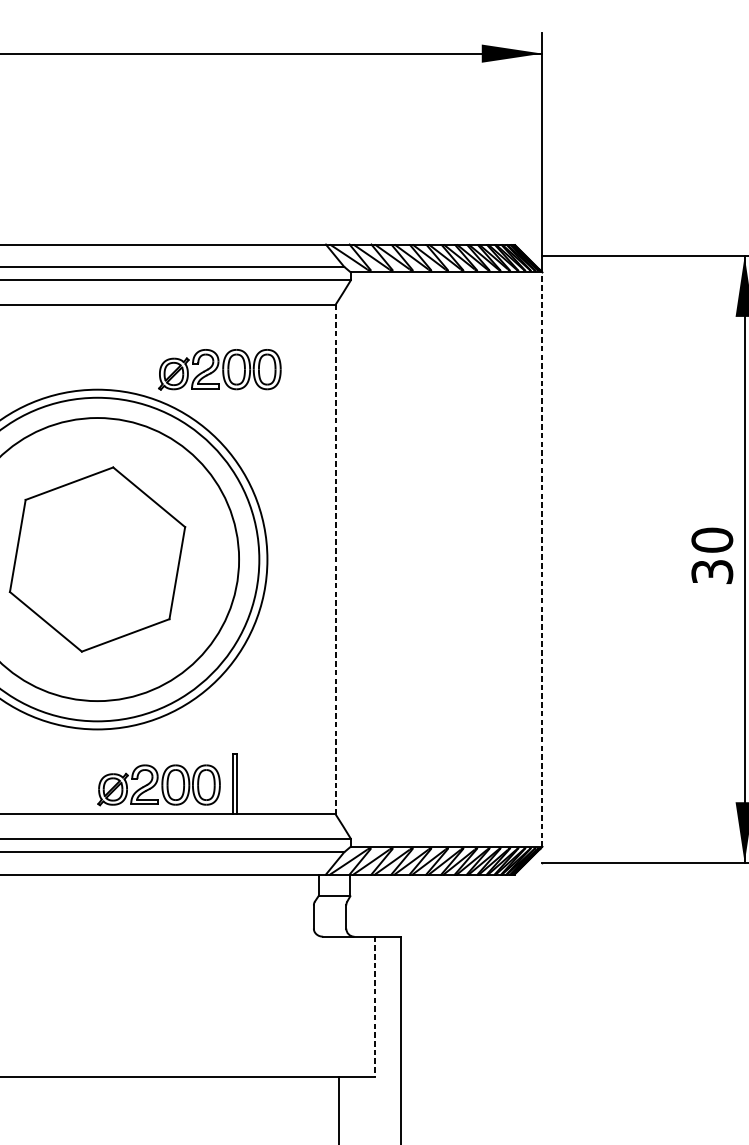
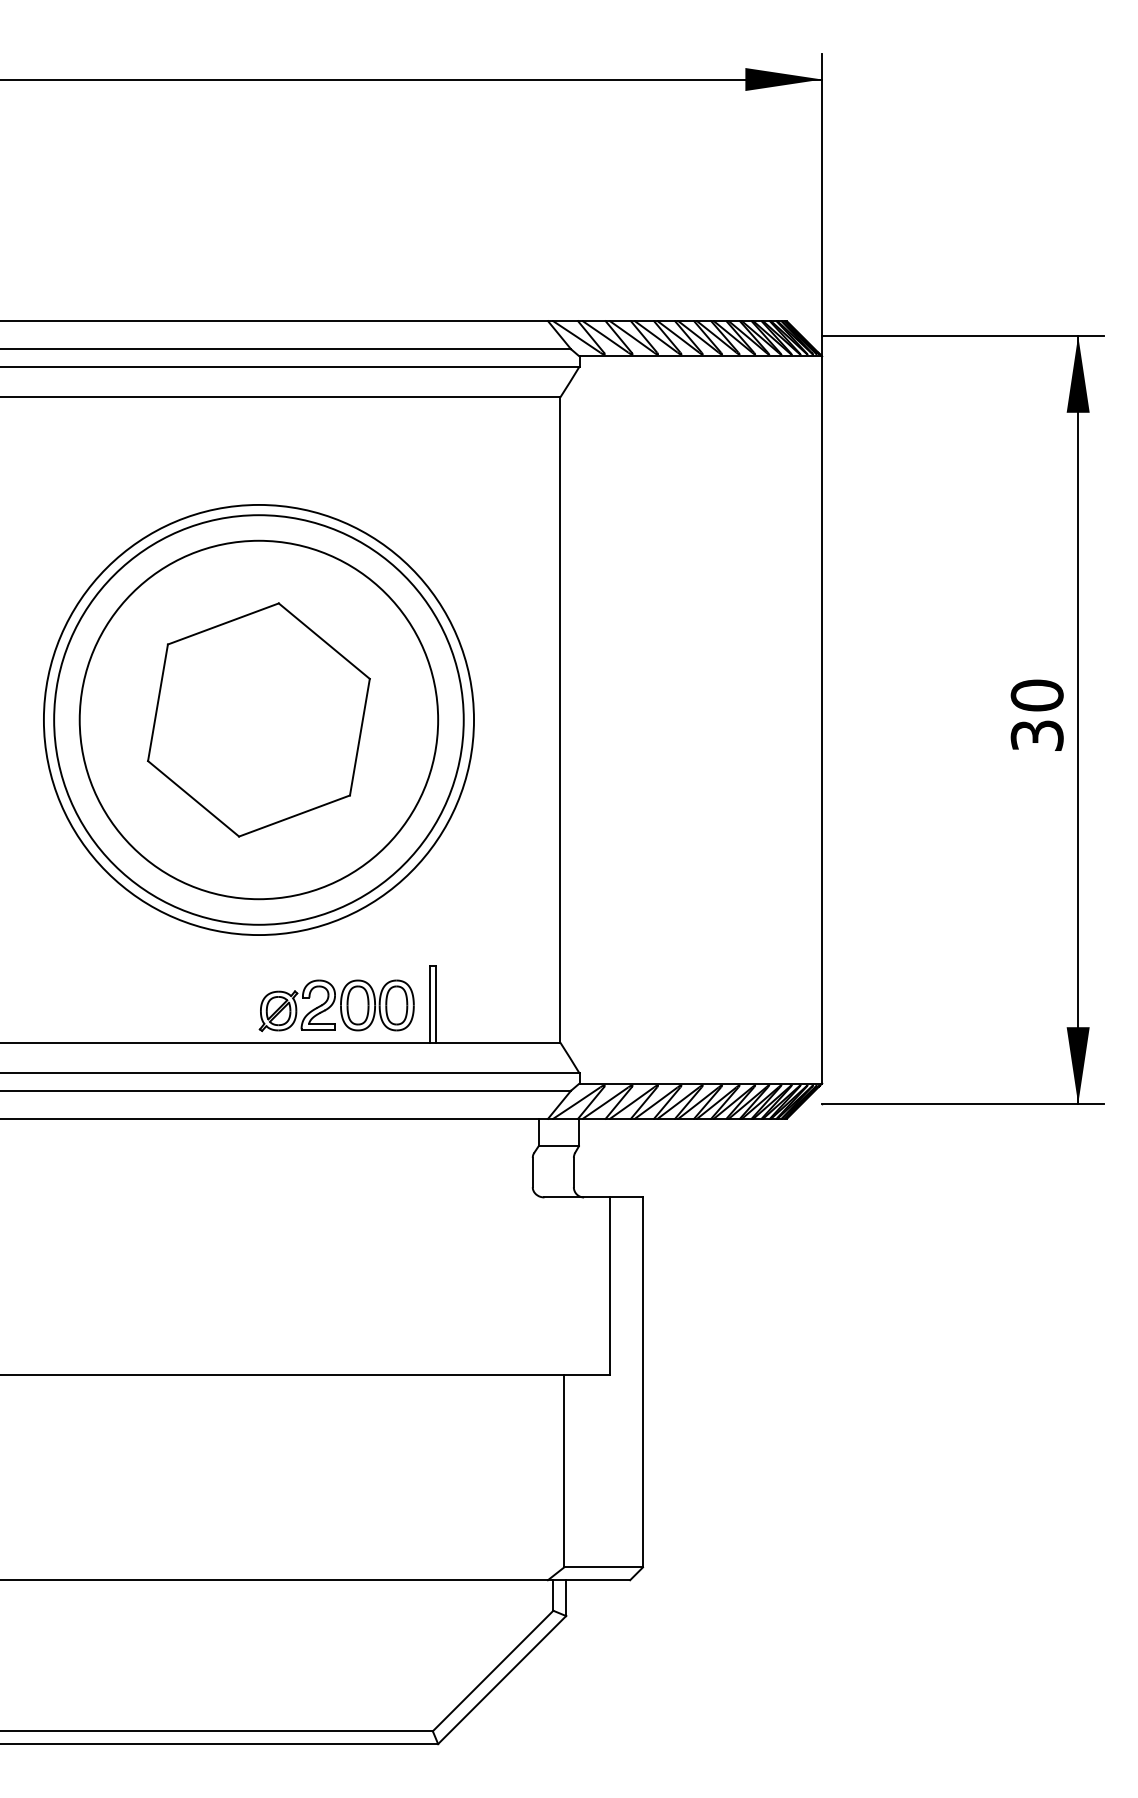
part: (219, 369) -> (413, 479), removed
line: (335, 559) -> (560, 720), dashed -> solid
line: (542, 559) -> (822, 720), dashed -> solid
line: (375, 1007) -> (610, 1286), dashed -> solid

